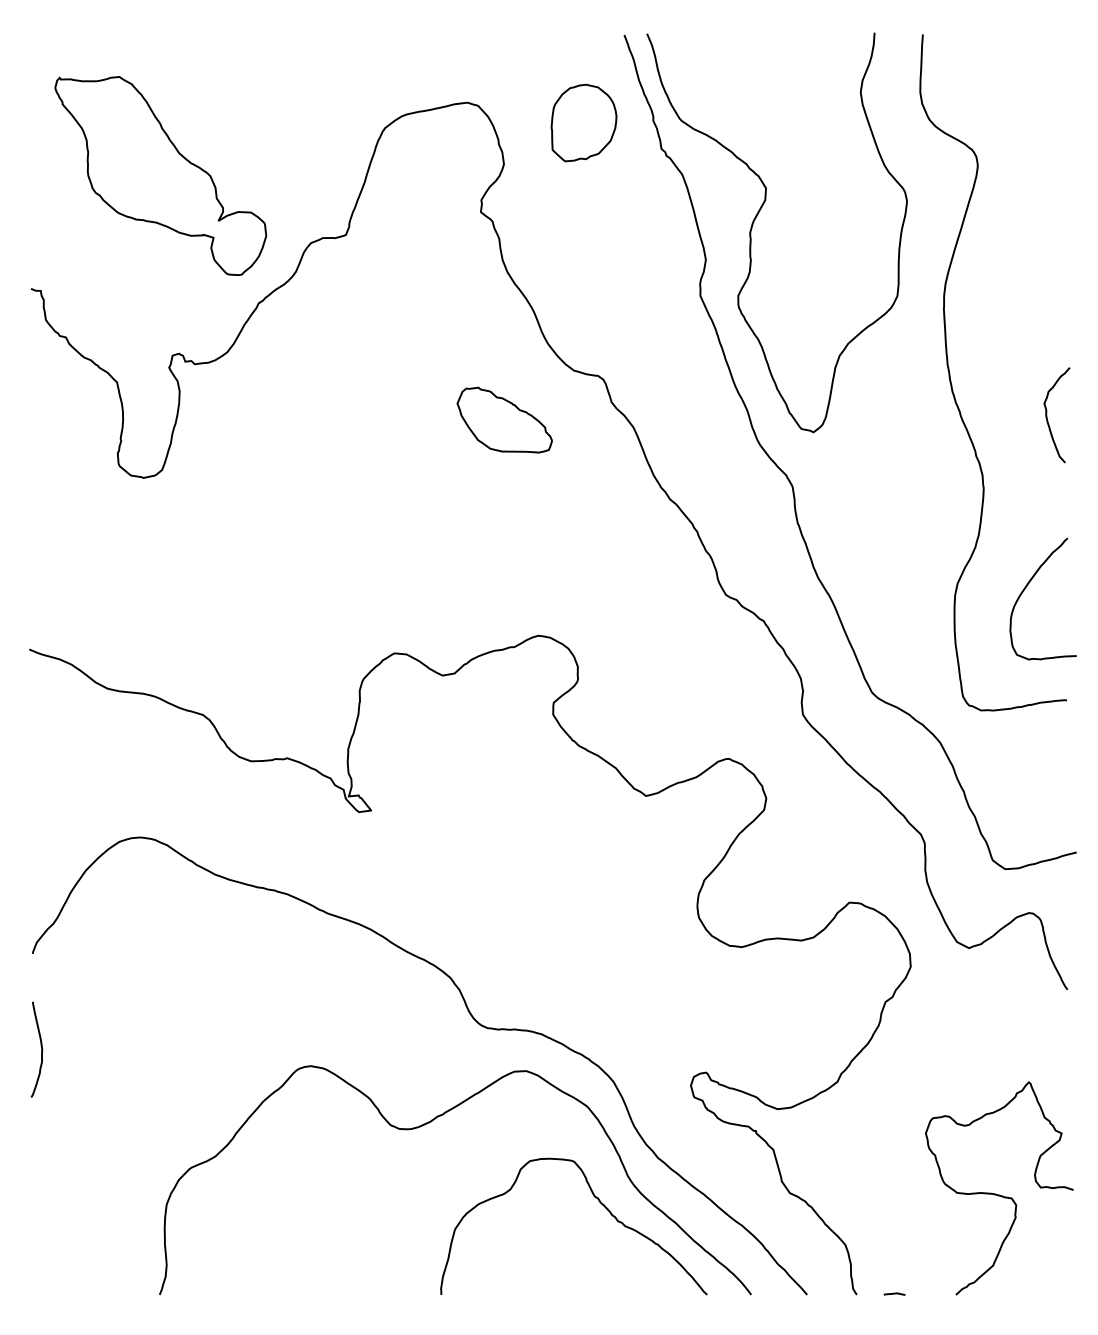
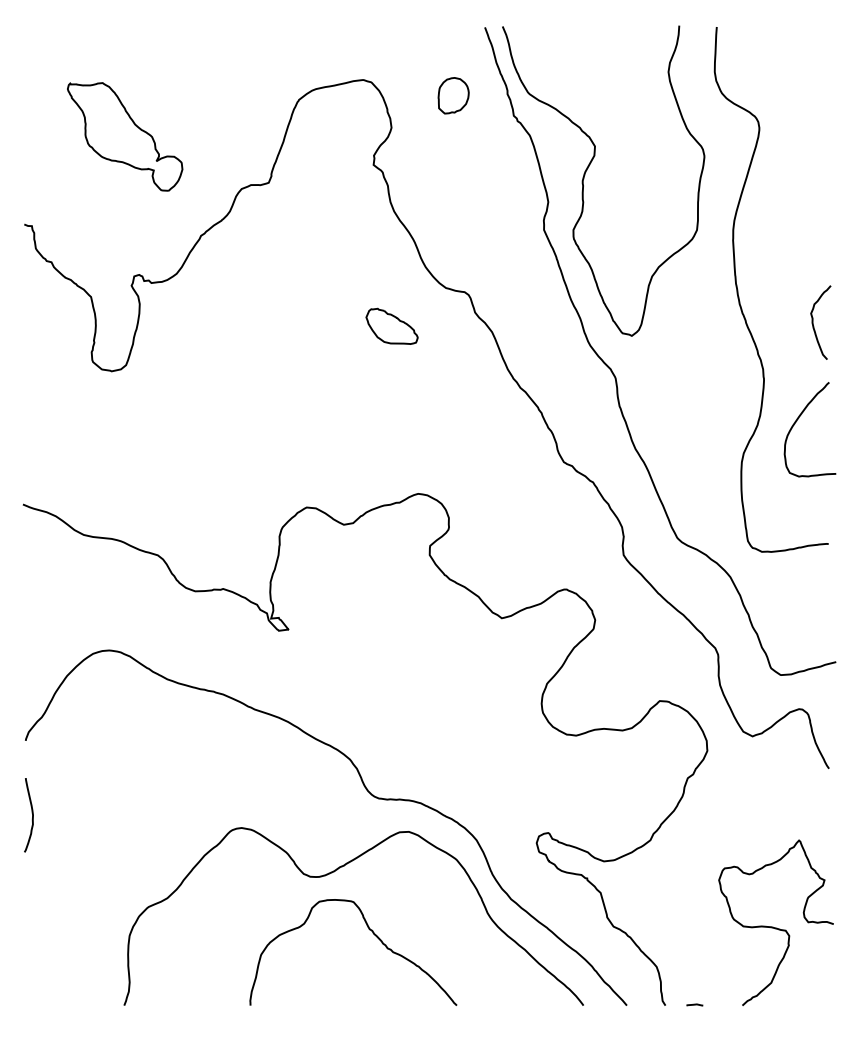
part: (583, 122) -> (453, 95), size x0.6
part: (160, 175) -> (124, 136), size x0.7
part: (504, 419) -> (391, 325), size x0.7
curve: (1027, 586) -> (798, 419), moved
curve: (598, 1201) -> (372, 933), moved

